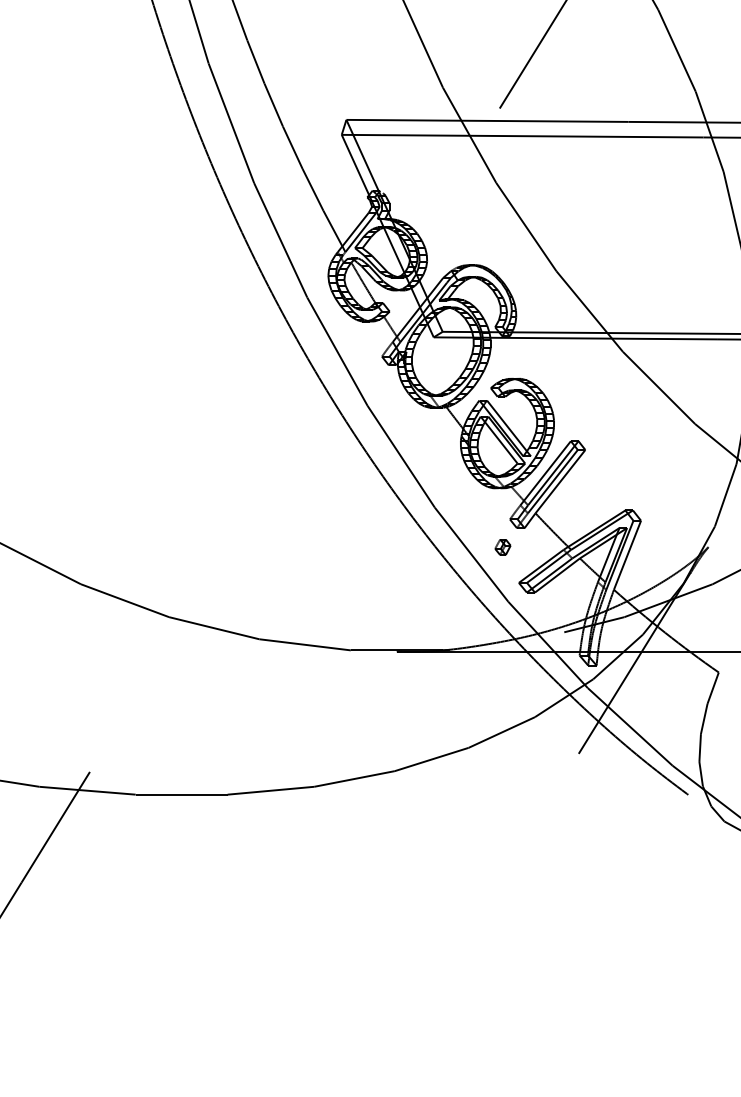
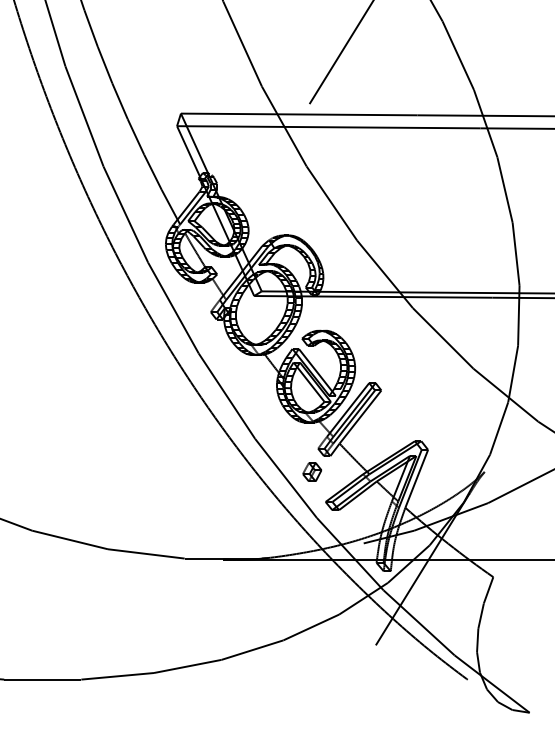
part: (502, 546) -> (311, 471), size x1.43

